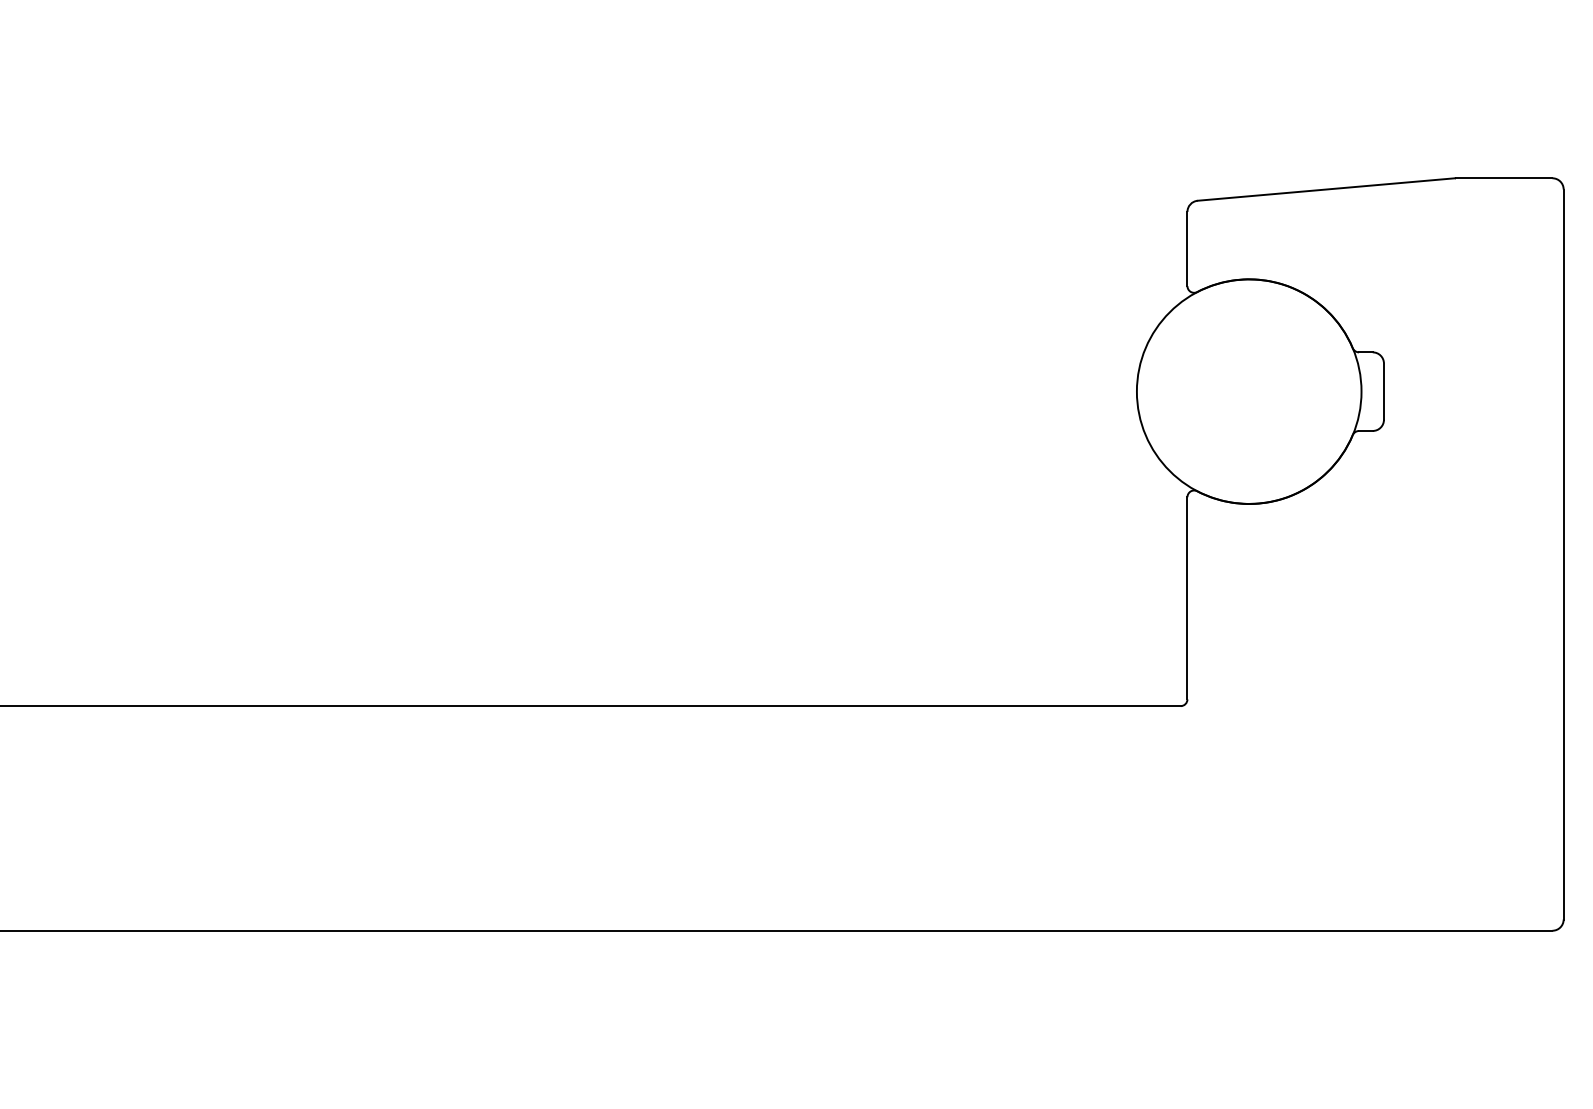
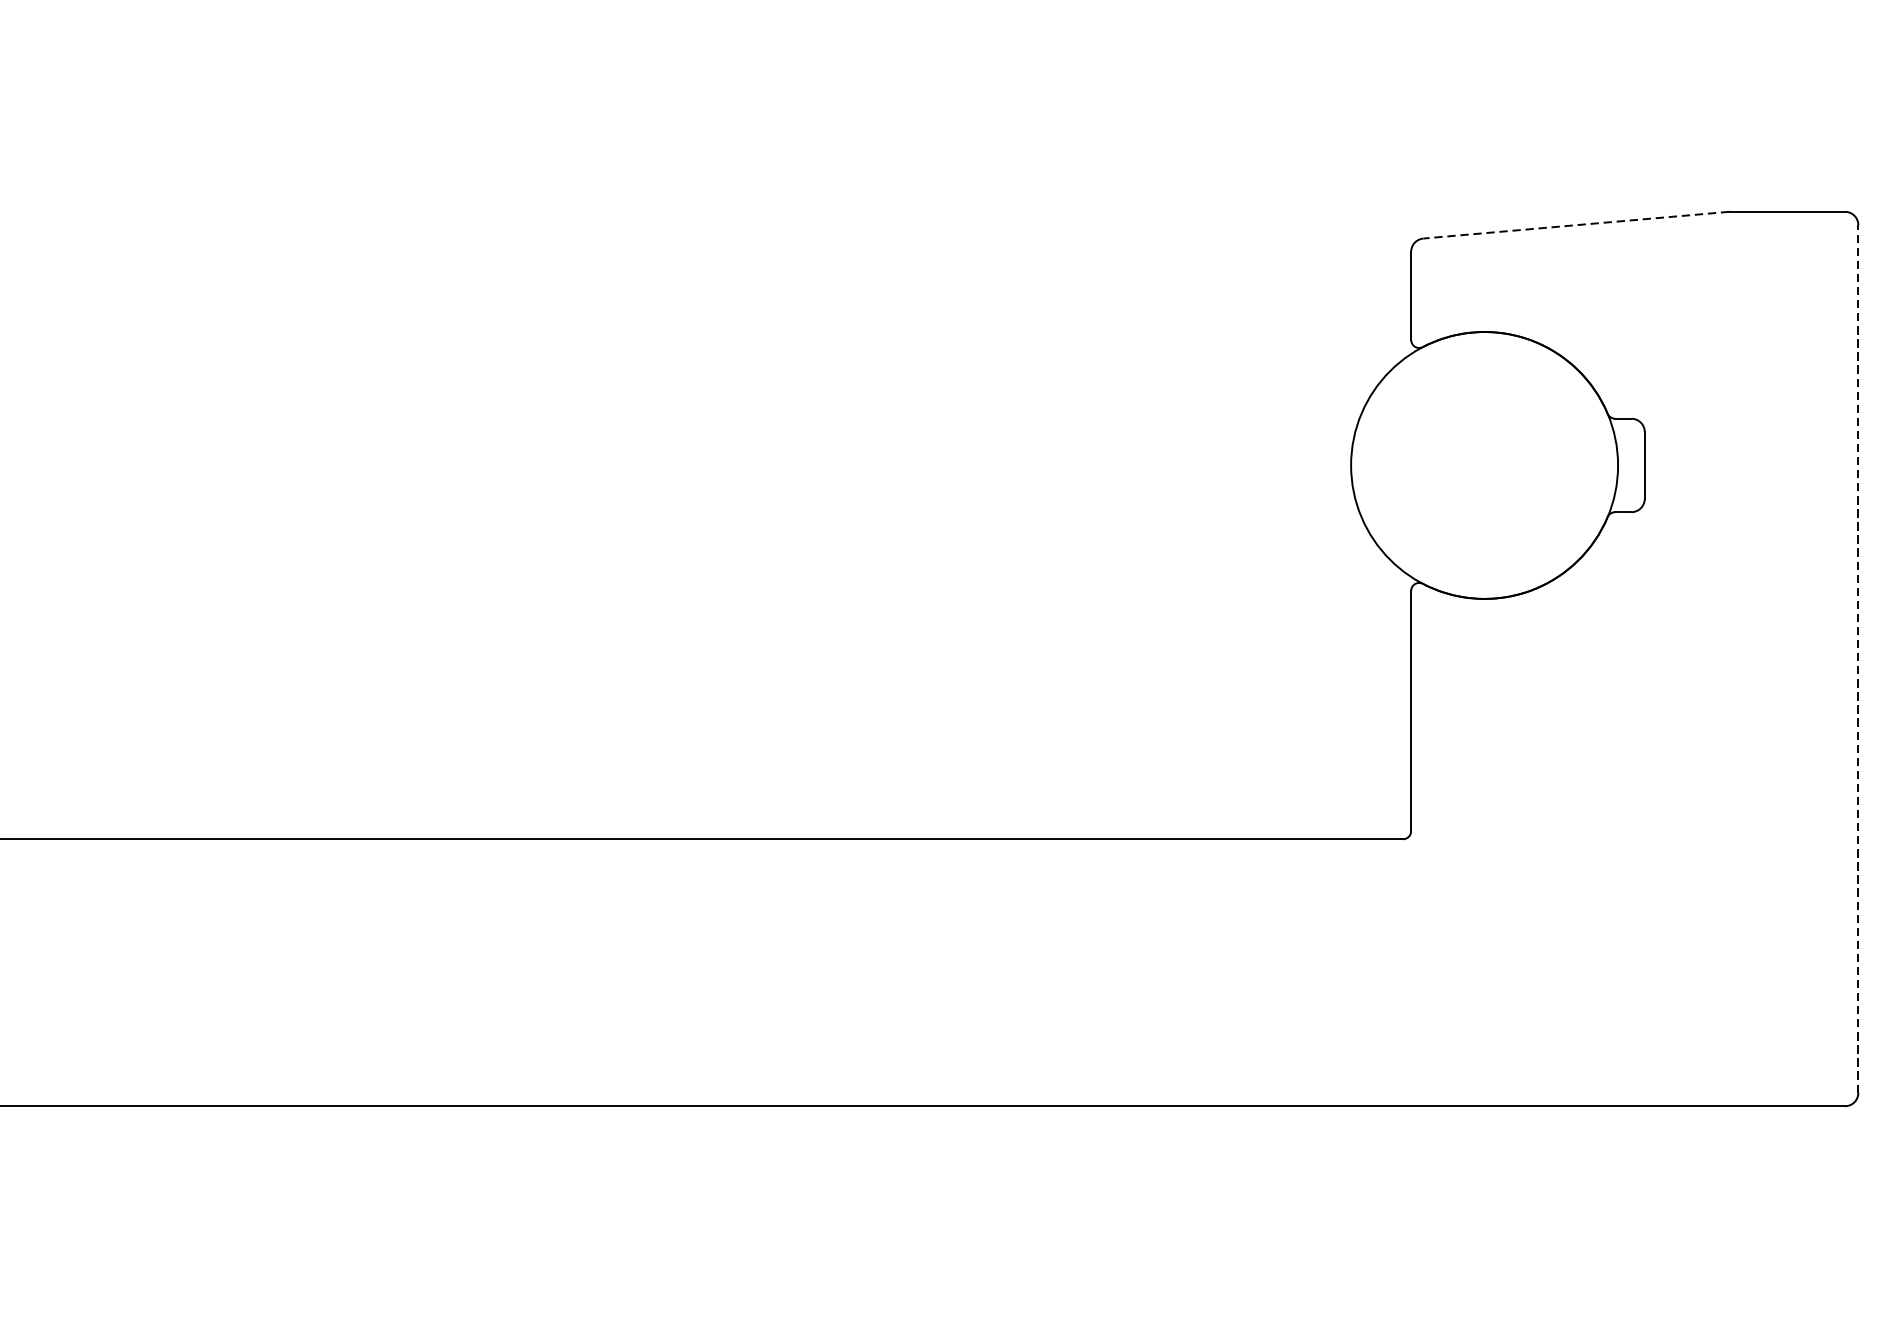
line: (1325, 189) -> (1575, 225), solid -> dashed
line: (1563, 554) -> (1858, 659), solid -> dashed

